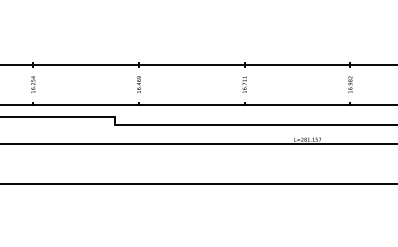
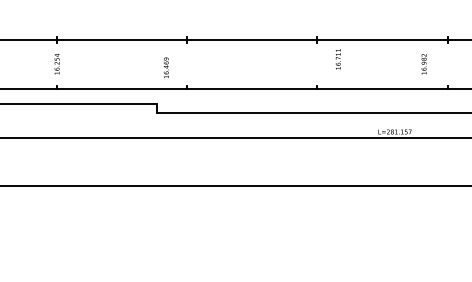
text: (138, 84) -> (165, 67), moved
text: (244, 84) -> (338, 59), moved
text: (350, 84) -> (424, 63), moved

